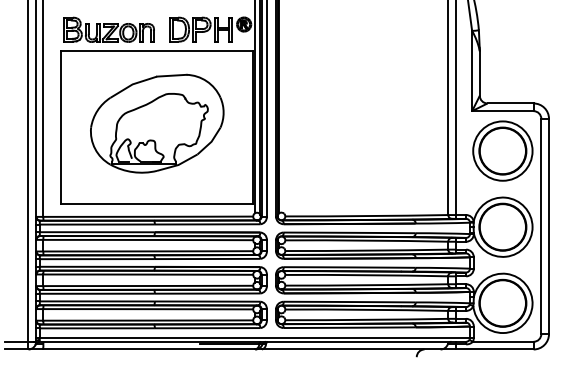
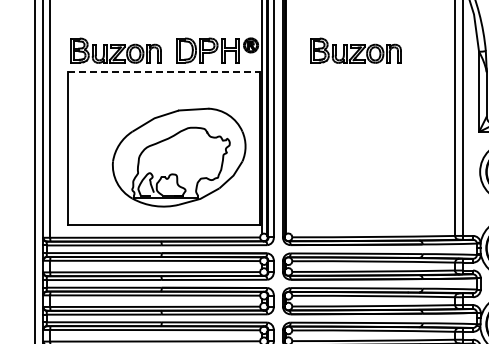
part: (348, 29) -> (355, 50), added
line: (157, 50) -> (164, 71), solid -> dashed
part: (157, 123) -> (179, 157), moved

